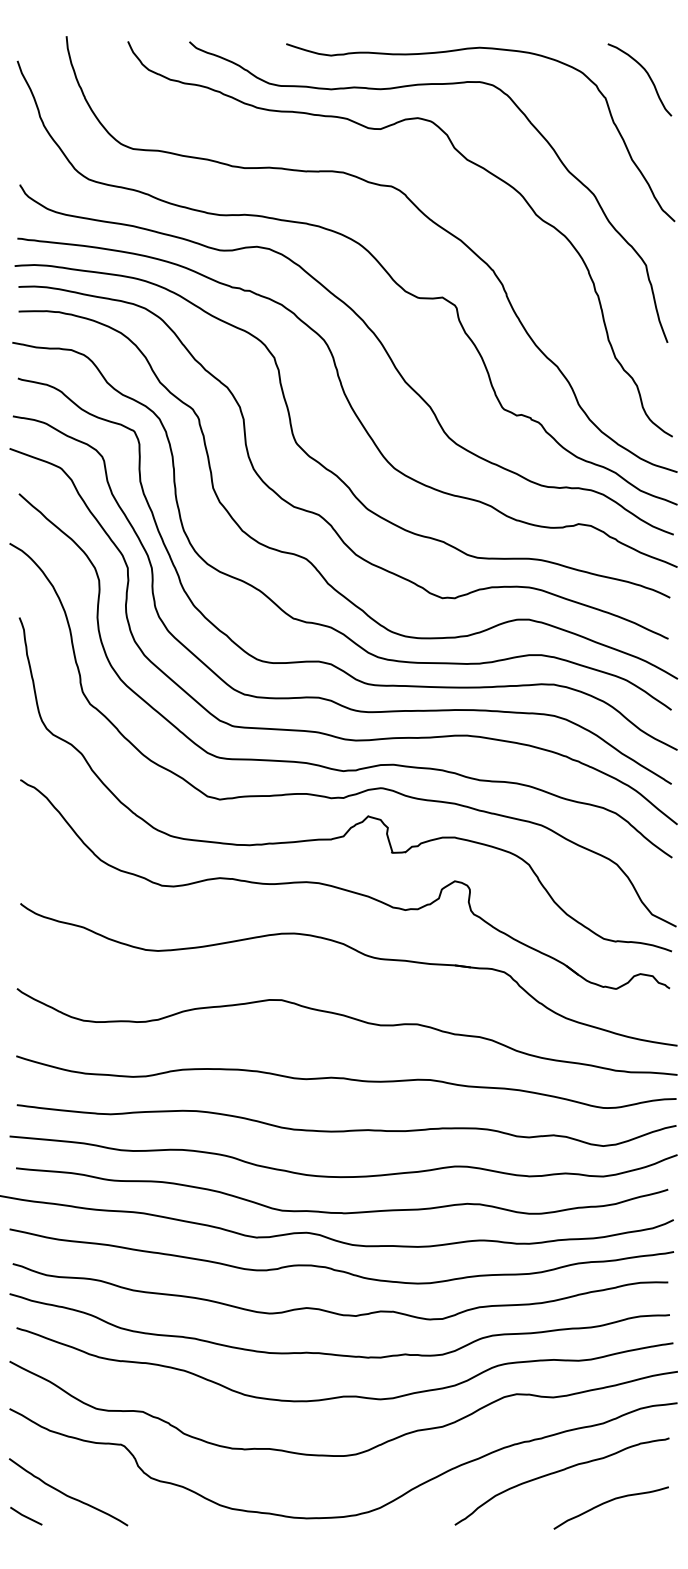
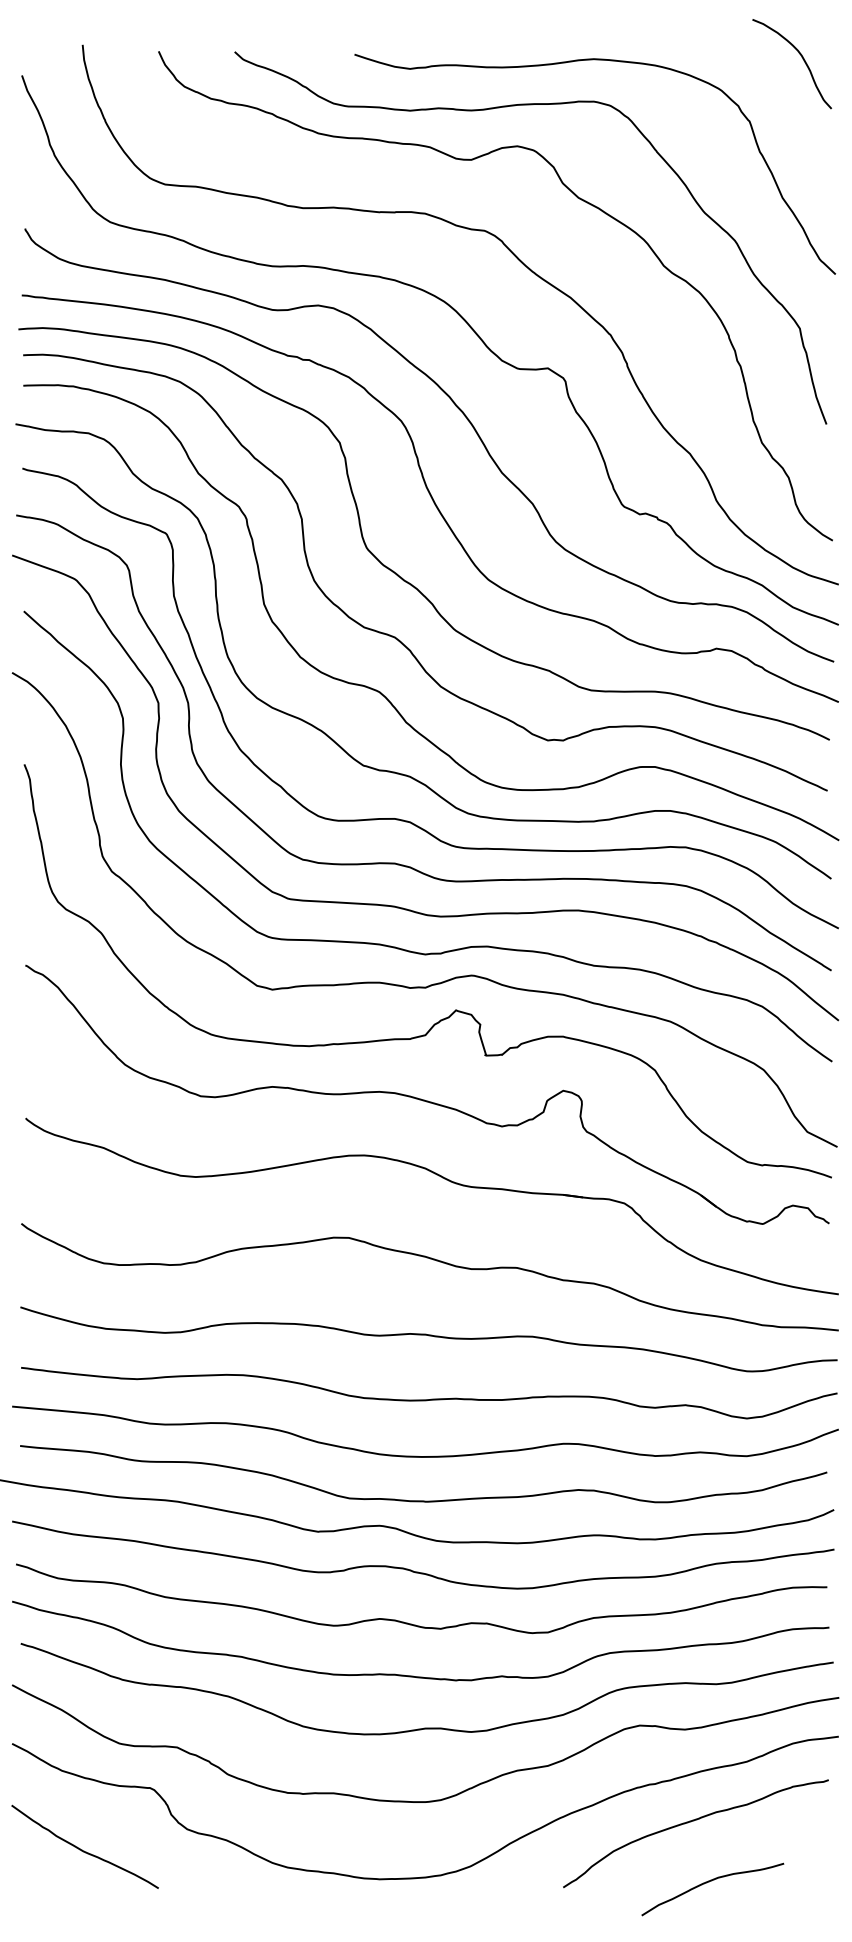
curve: (648, 76) -> (802, 59), moved
curve: (608, 1502) -> (709, 1882), moved
line: (26, 1516) -> (32, 1876), removed

